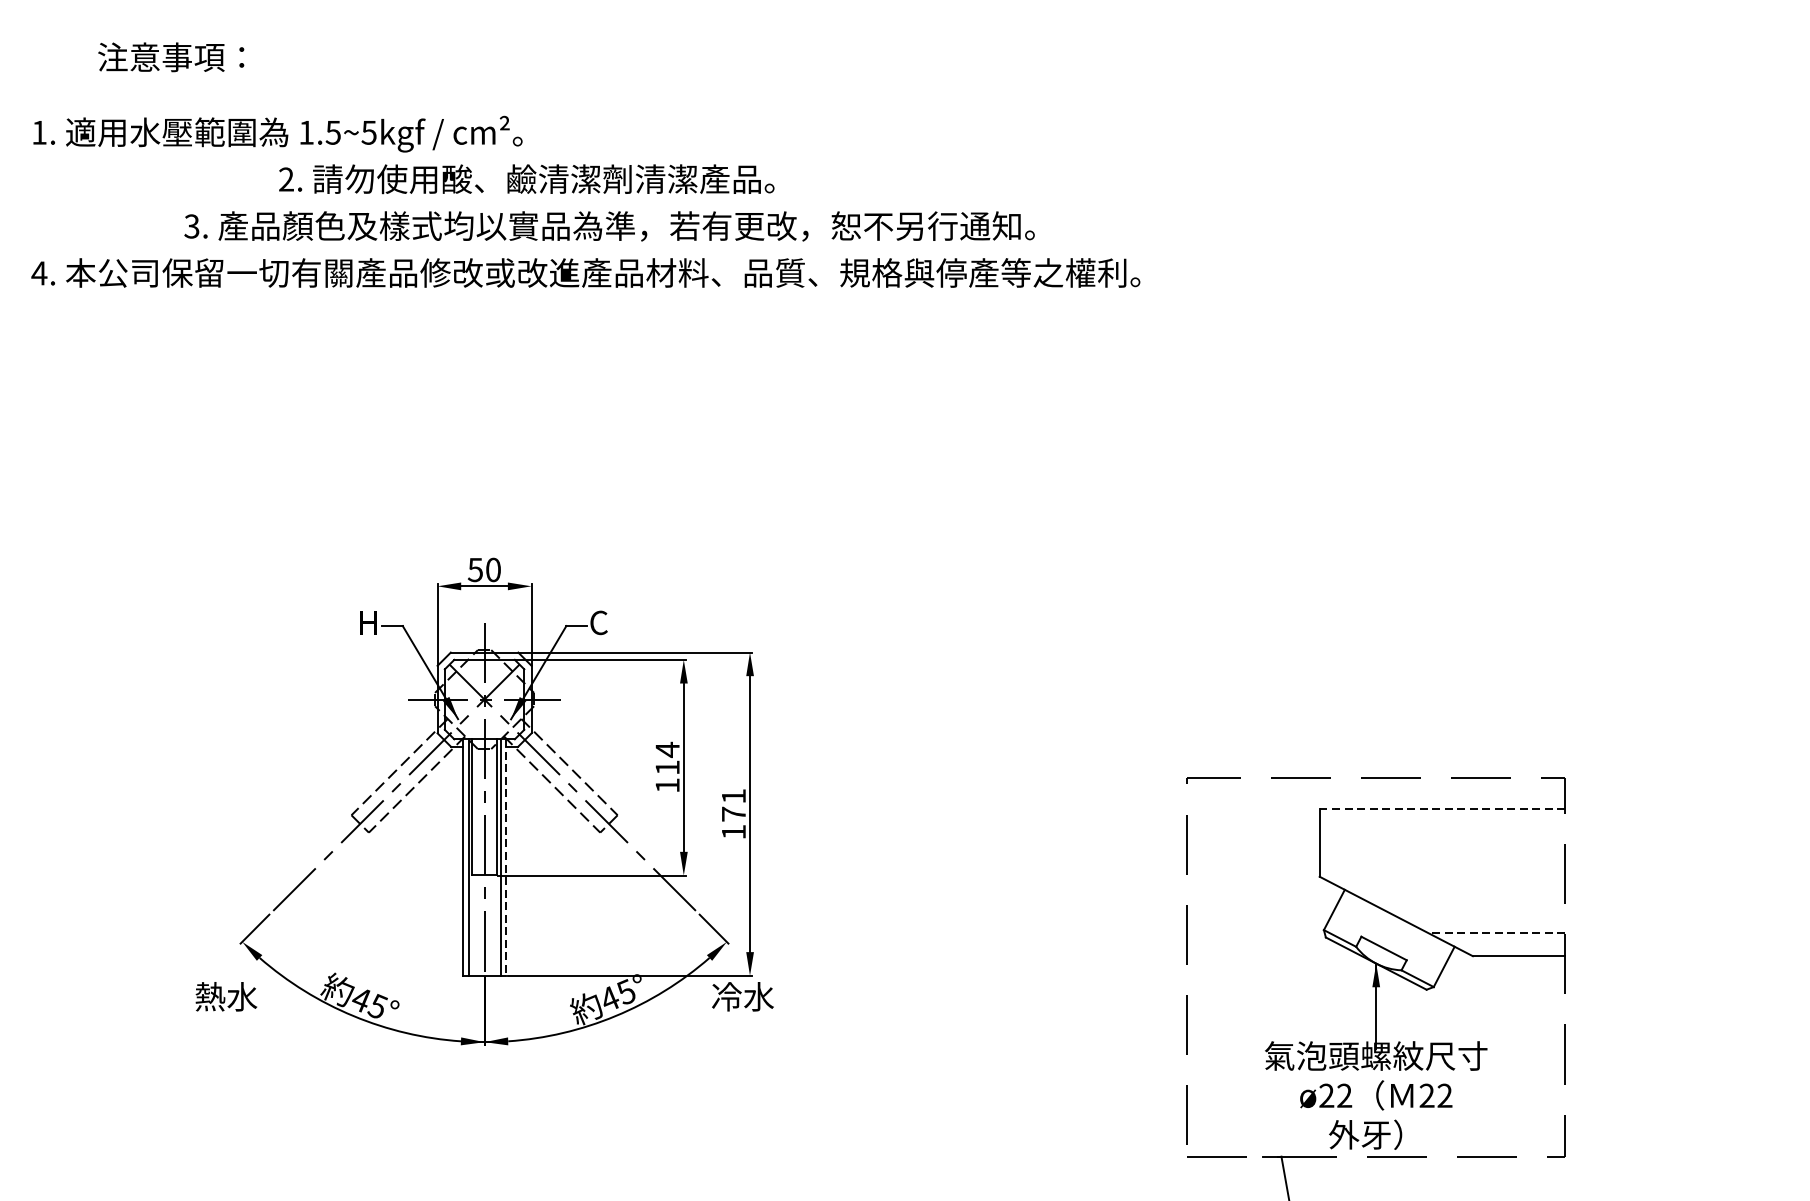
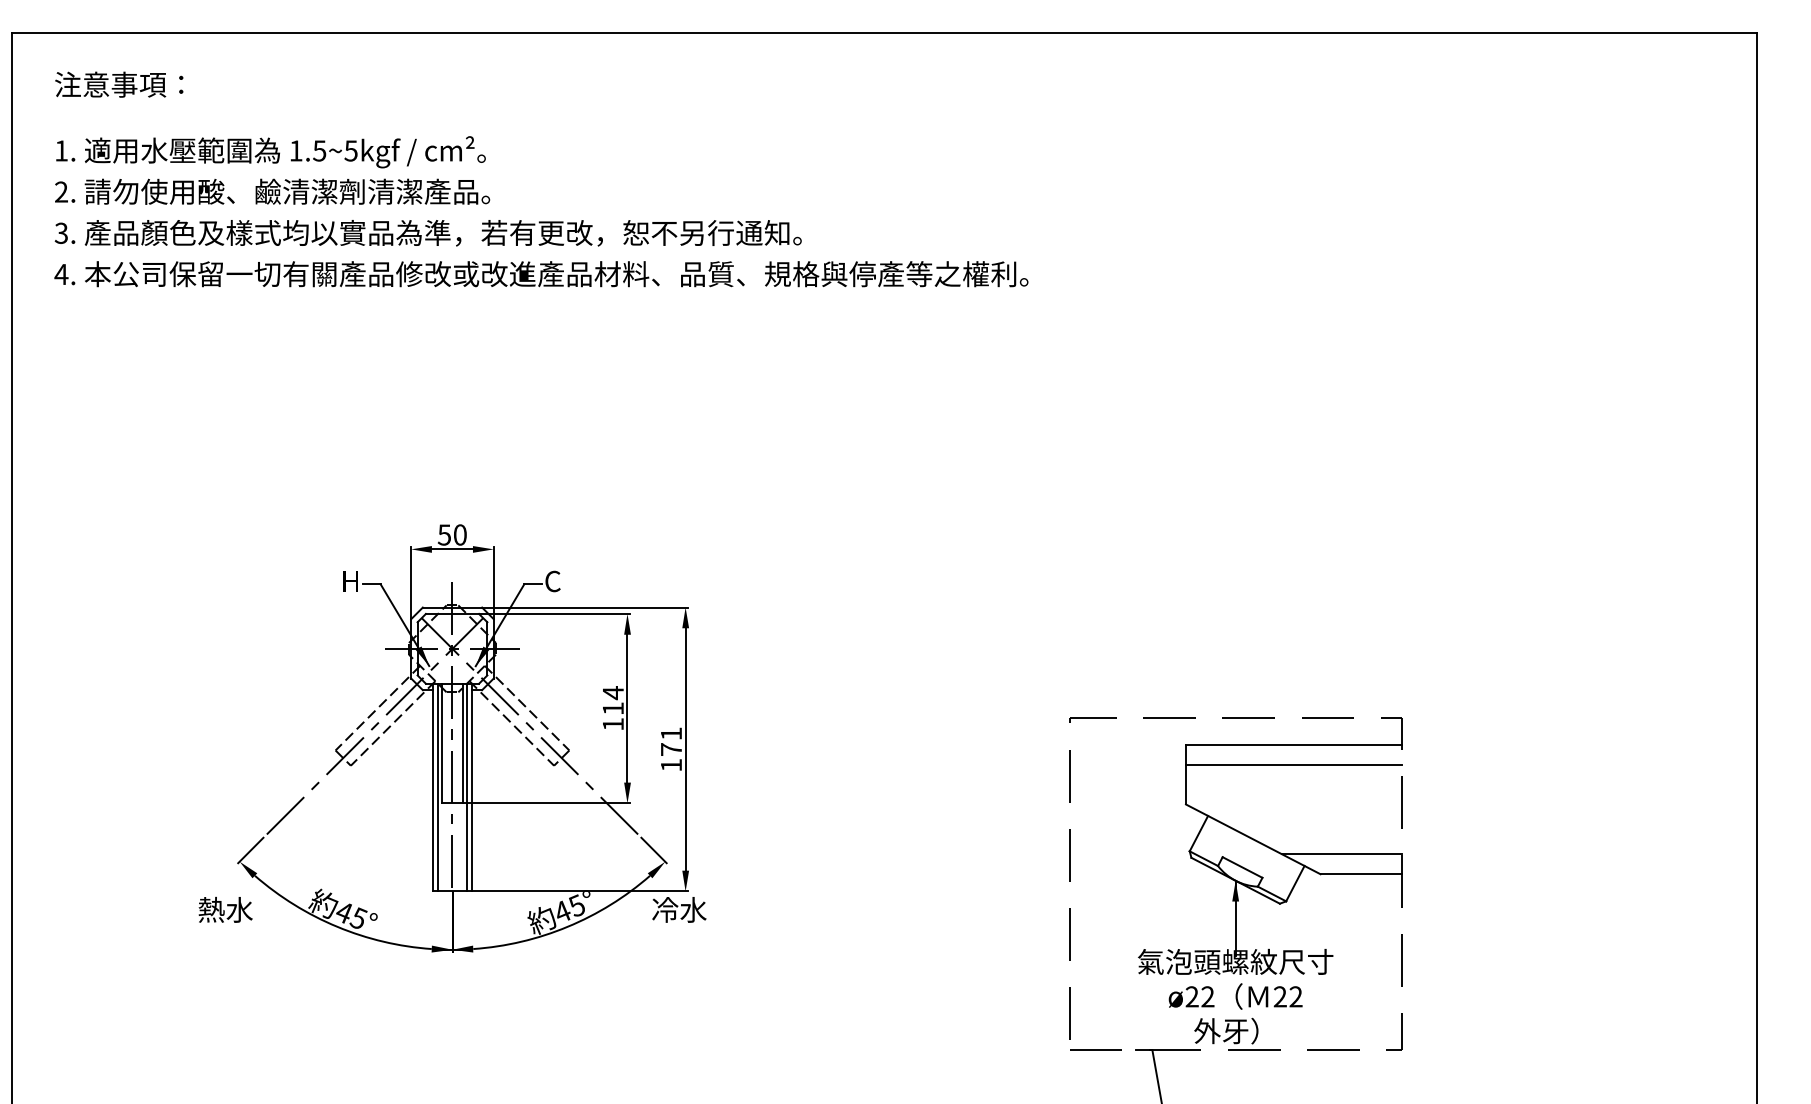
text: (171, 57) -> (119, 84), moved
text: (526, 178) -> (272, 191), moved
text: (608, 226) -> (427, 233), moved
line: (1442, 808) -> (1293, 744), dashed -> solid
line: (1442, 831) -> (1293, 764), added
line: (506, 857) -> (471, 787), dashed -> solid
line: (1496, 933) -> (1341, 854), dashed -> solid

